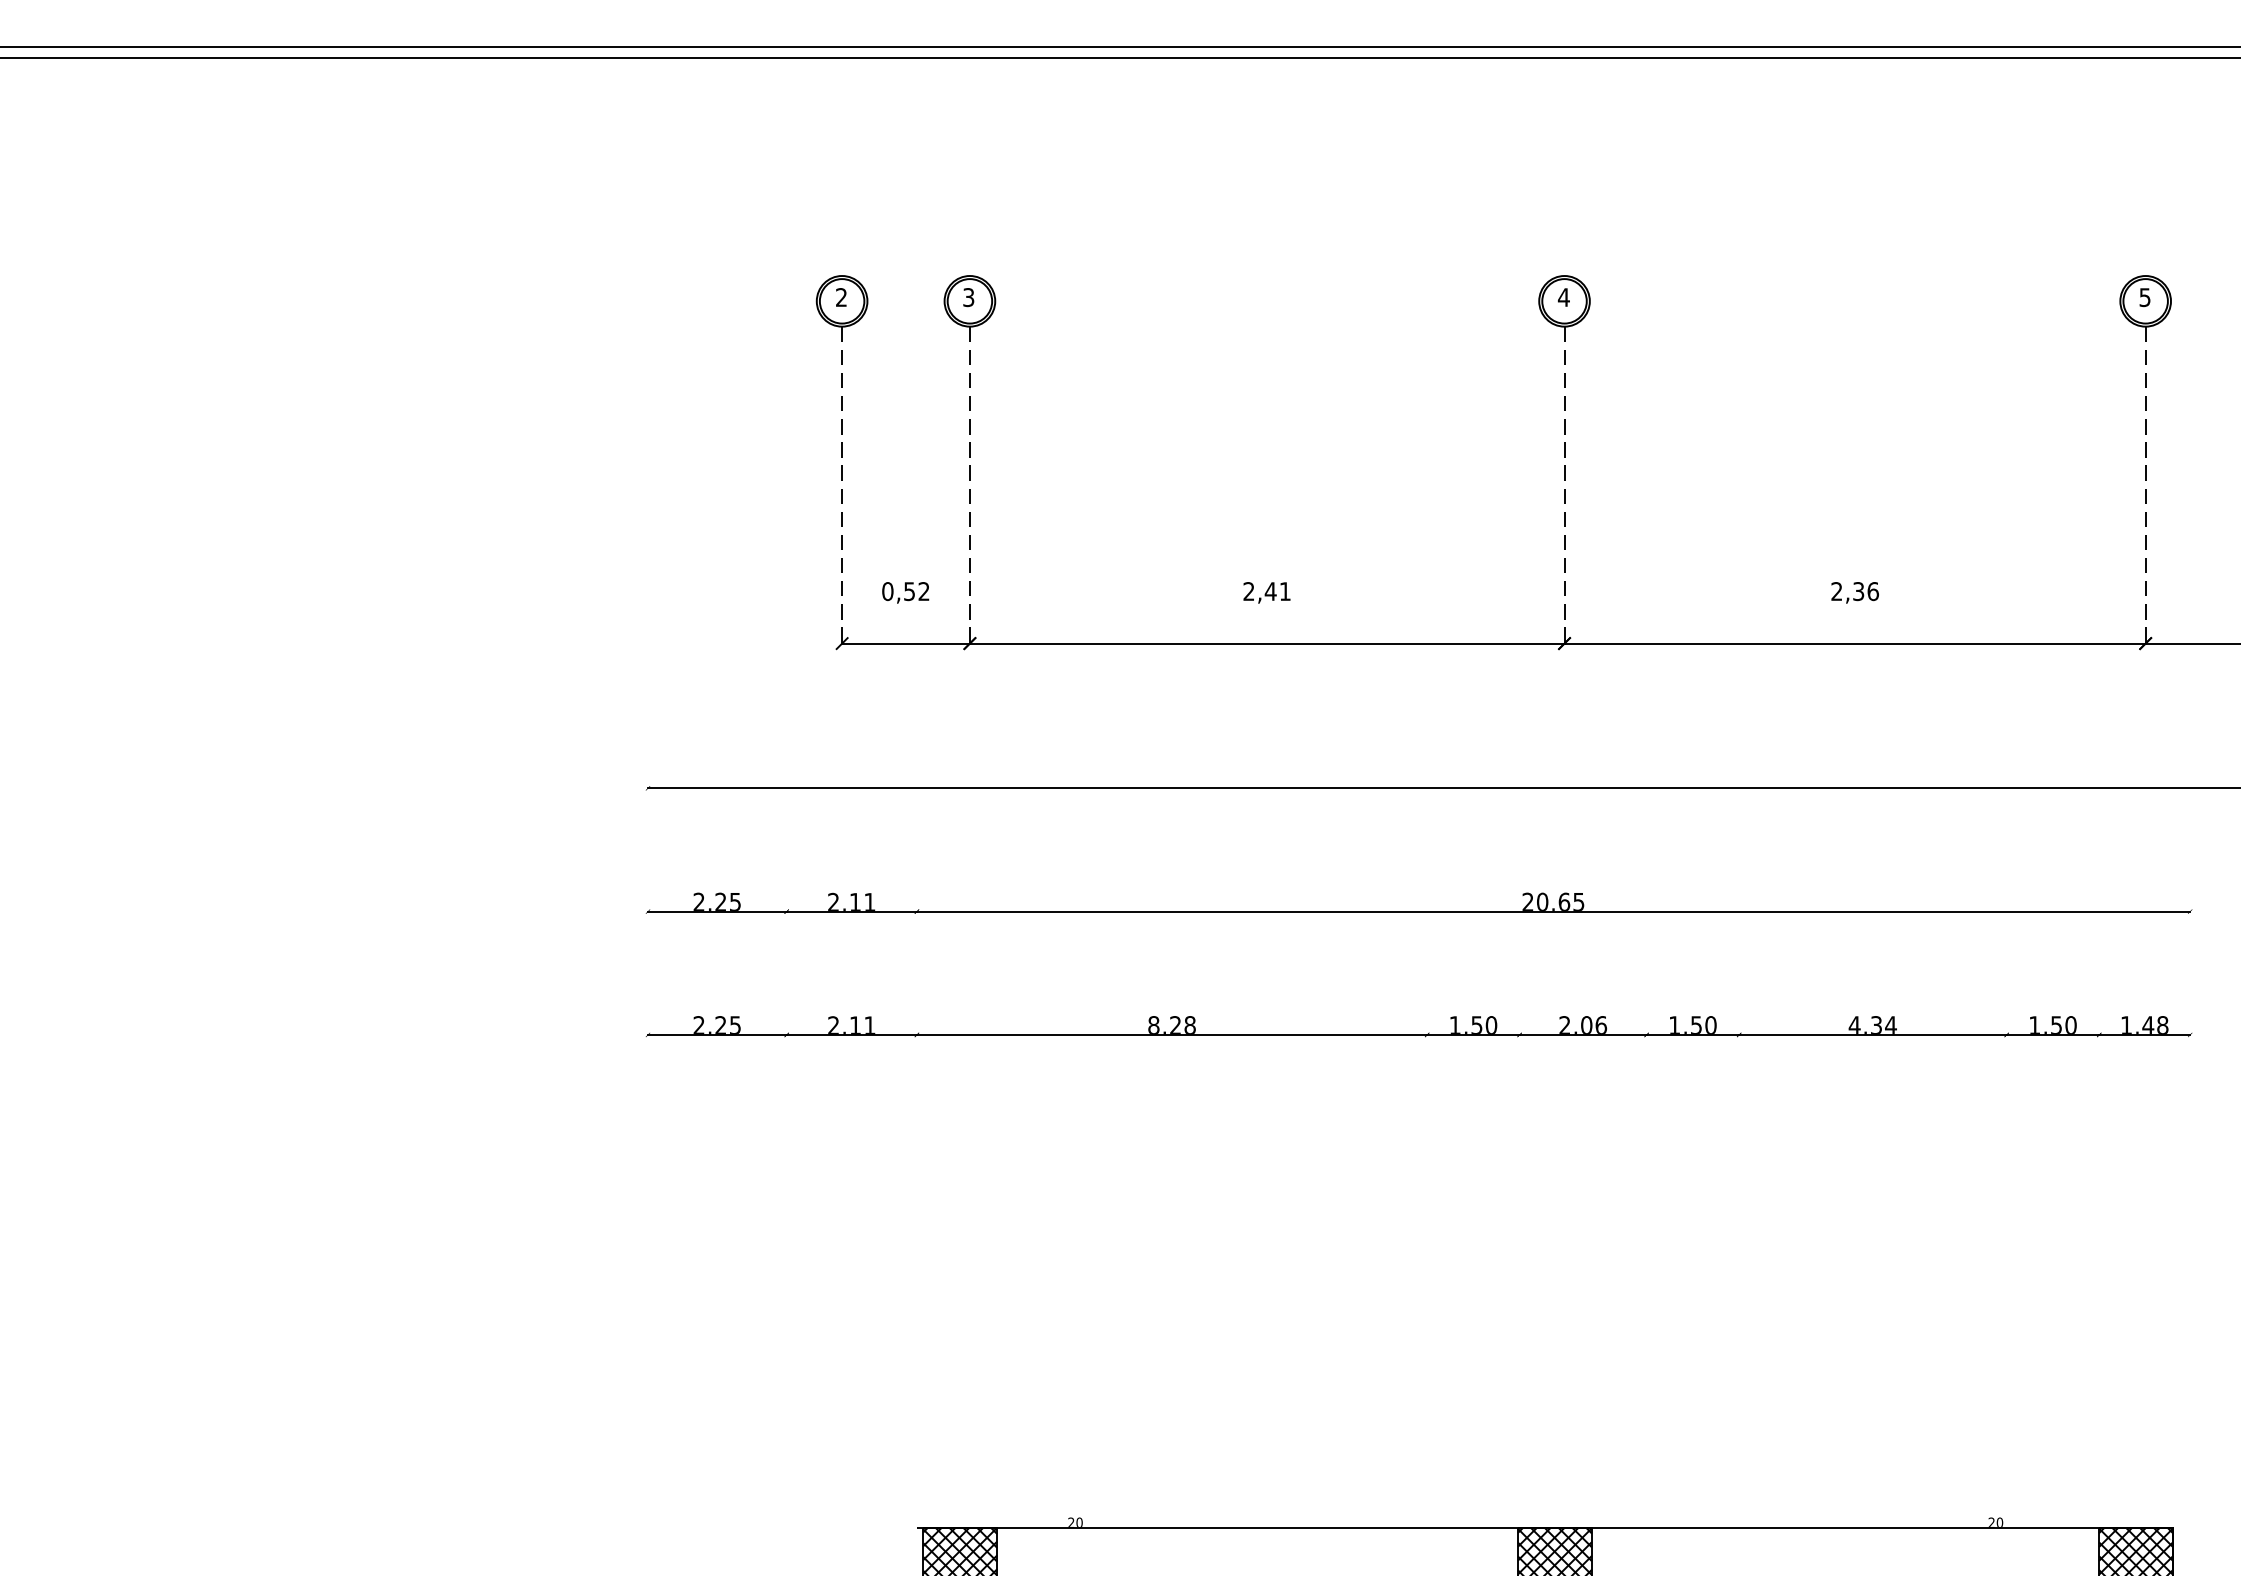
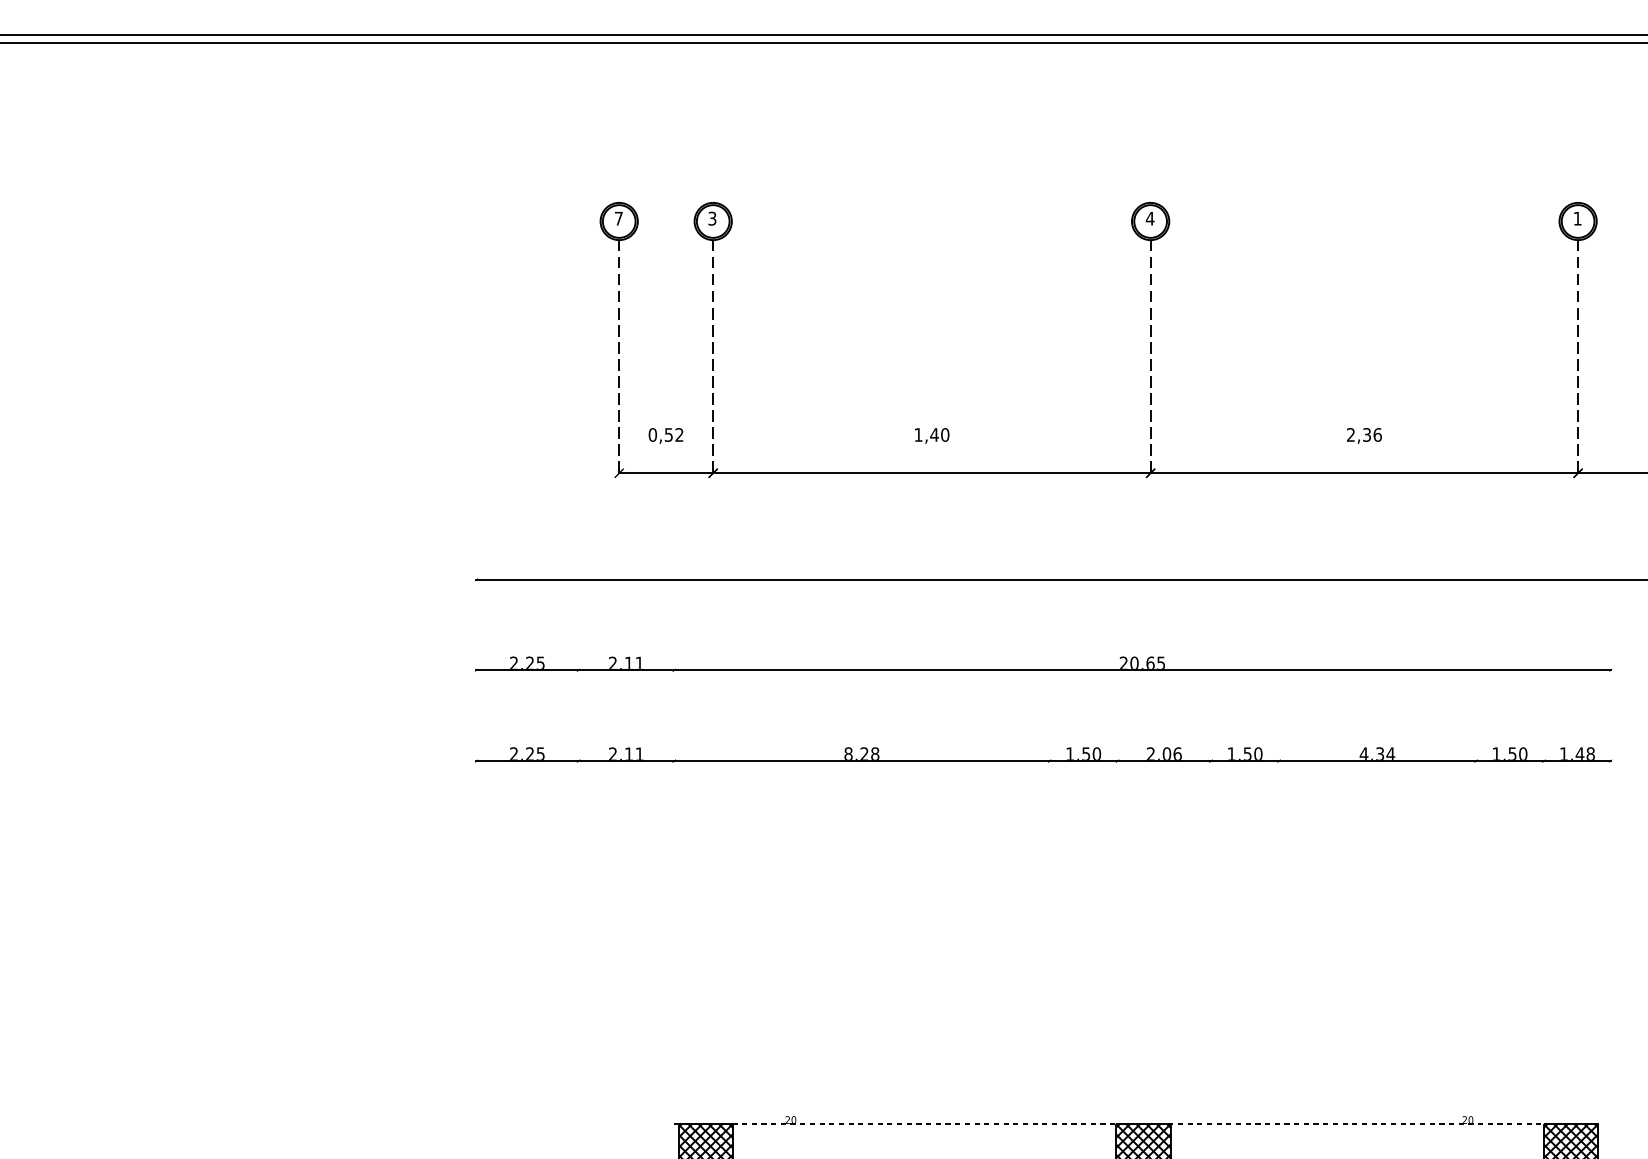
text: (841, 297) -> (618, 218), 2 -> 7
text: (2144, 297) -> (1577, 218), 5 -> 1
text: (1267, 591) -> (932, 434), 2,41 -> 1,40
line: (1545, 1528) -> (1136, 1124), solid -> dashed

